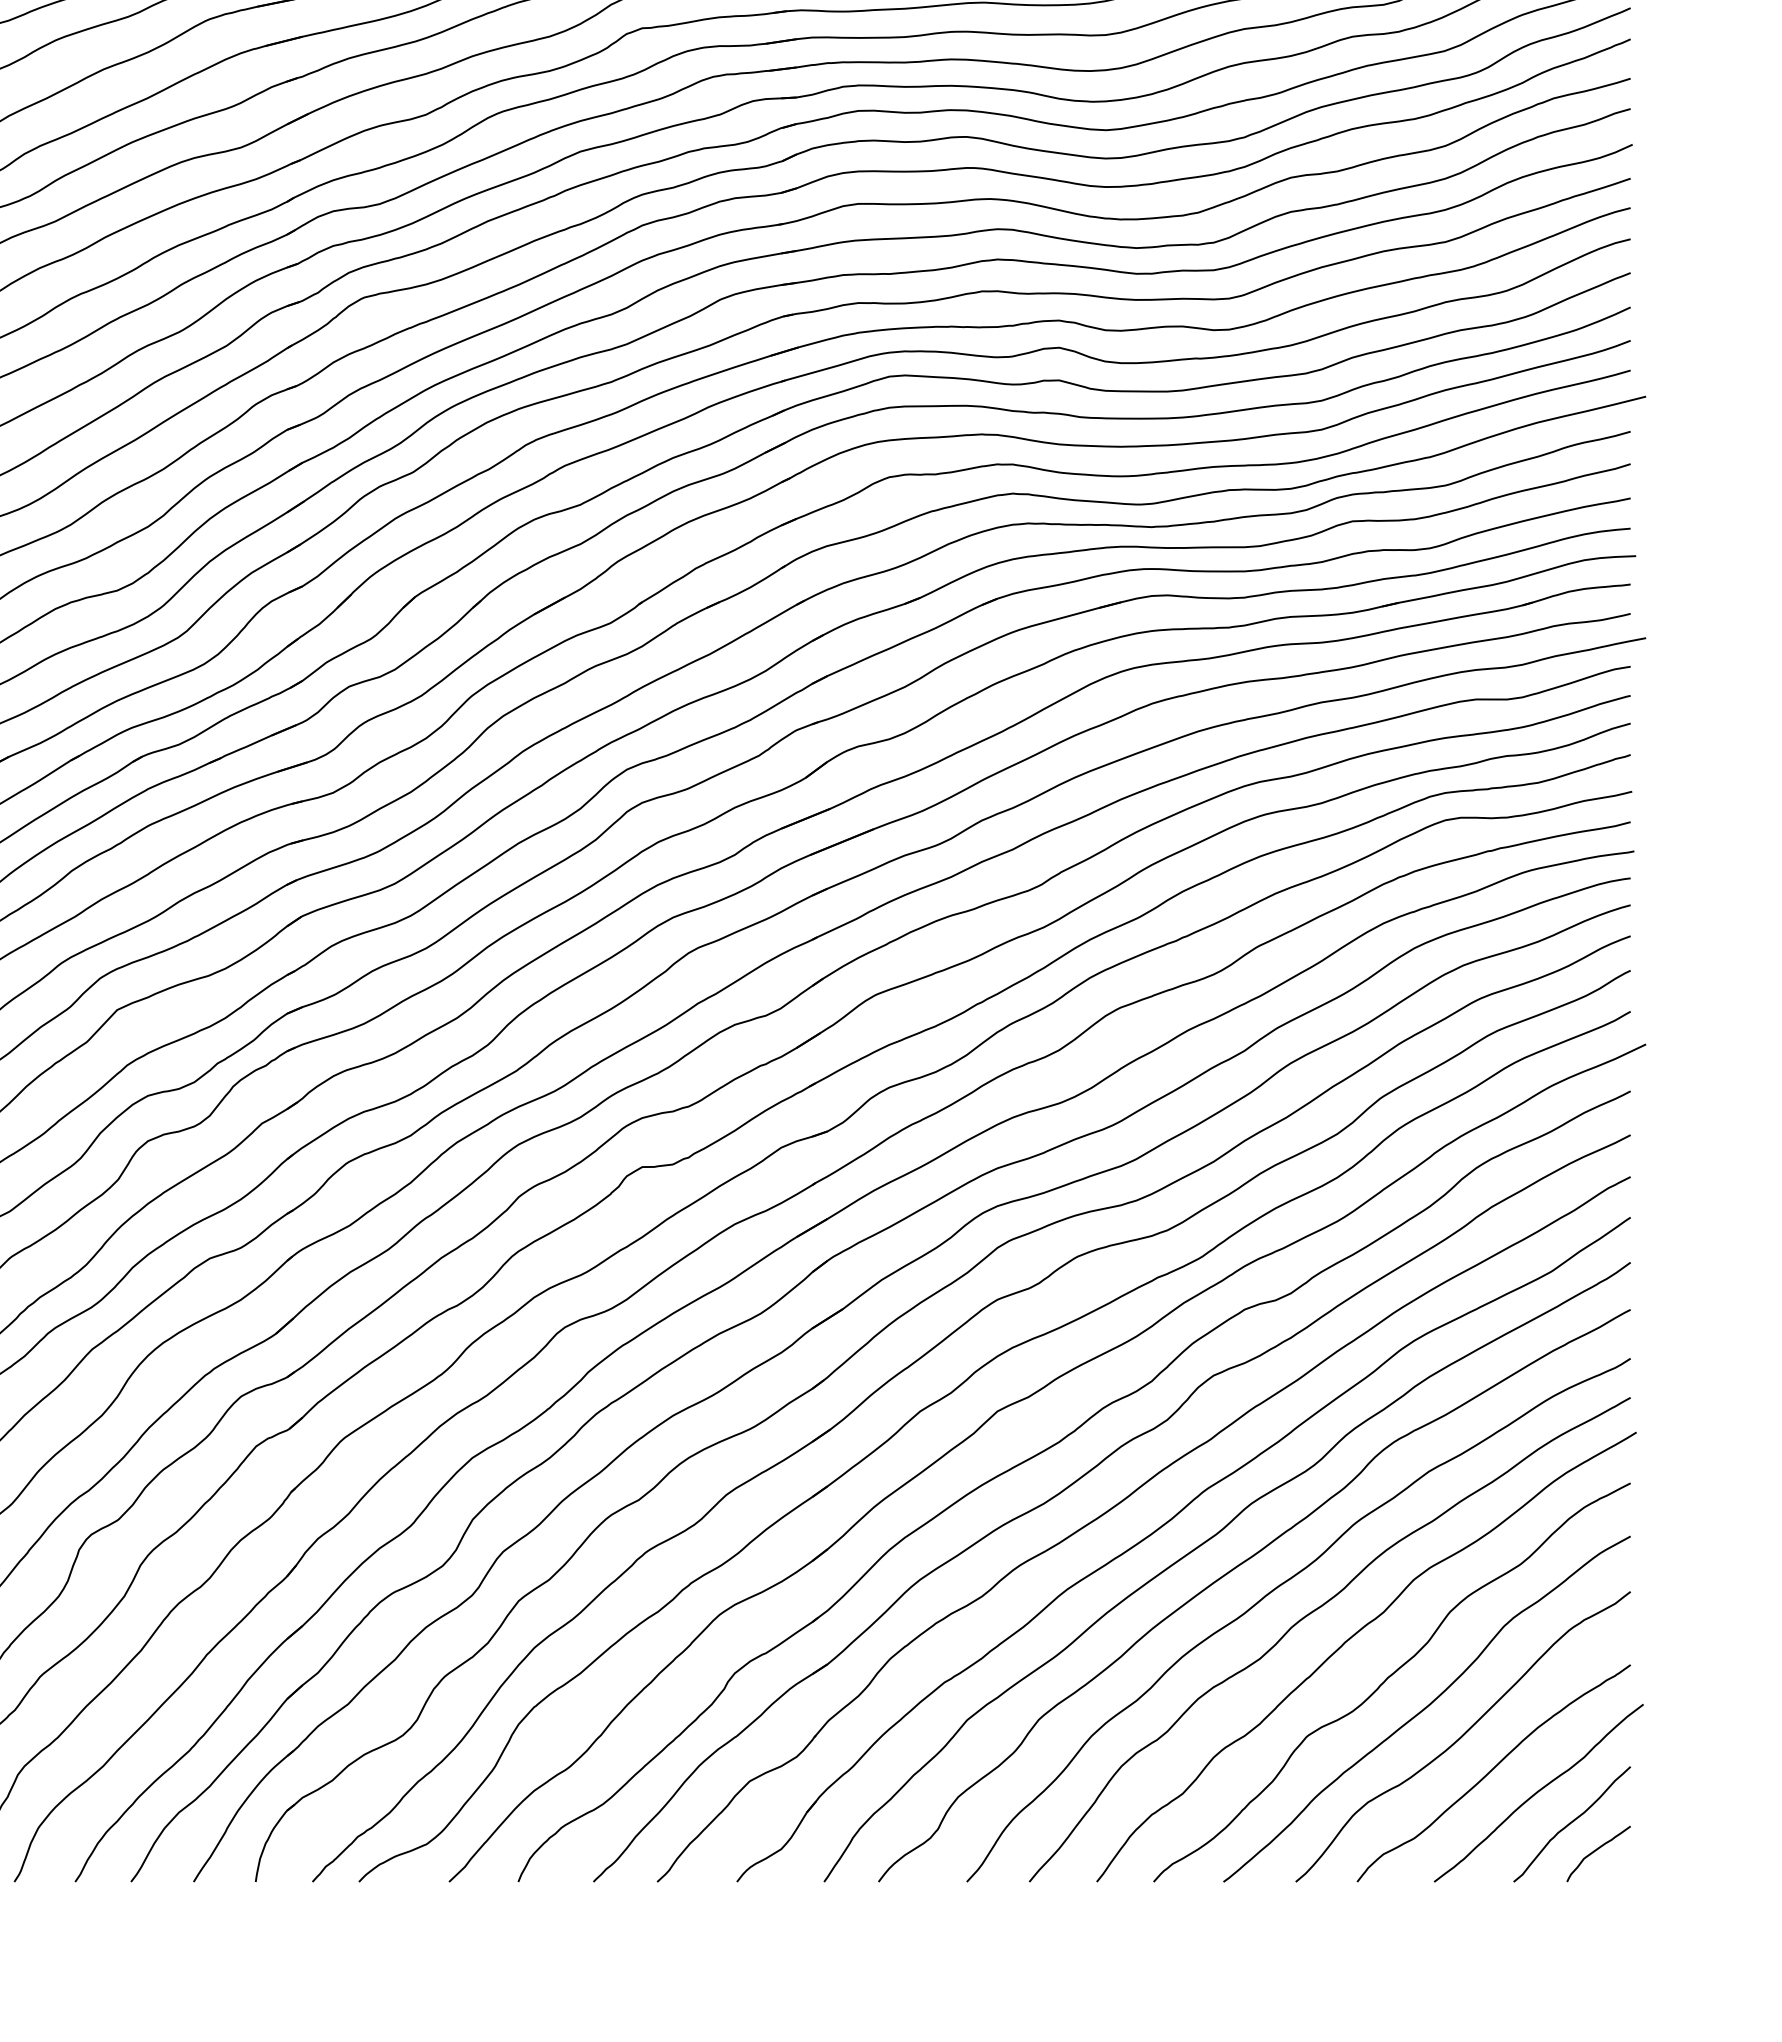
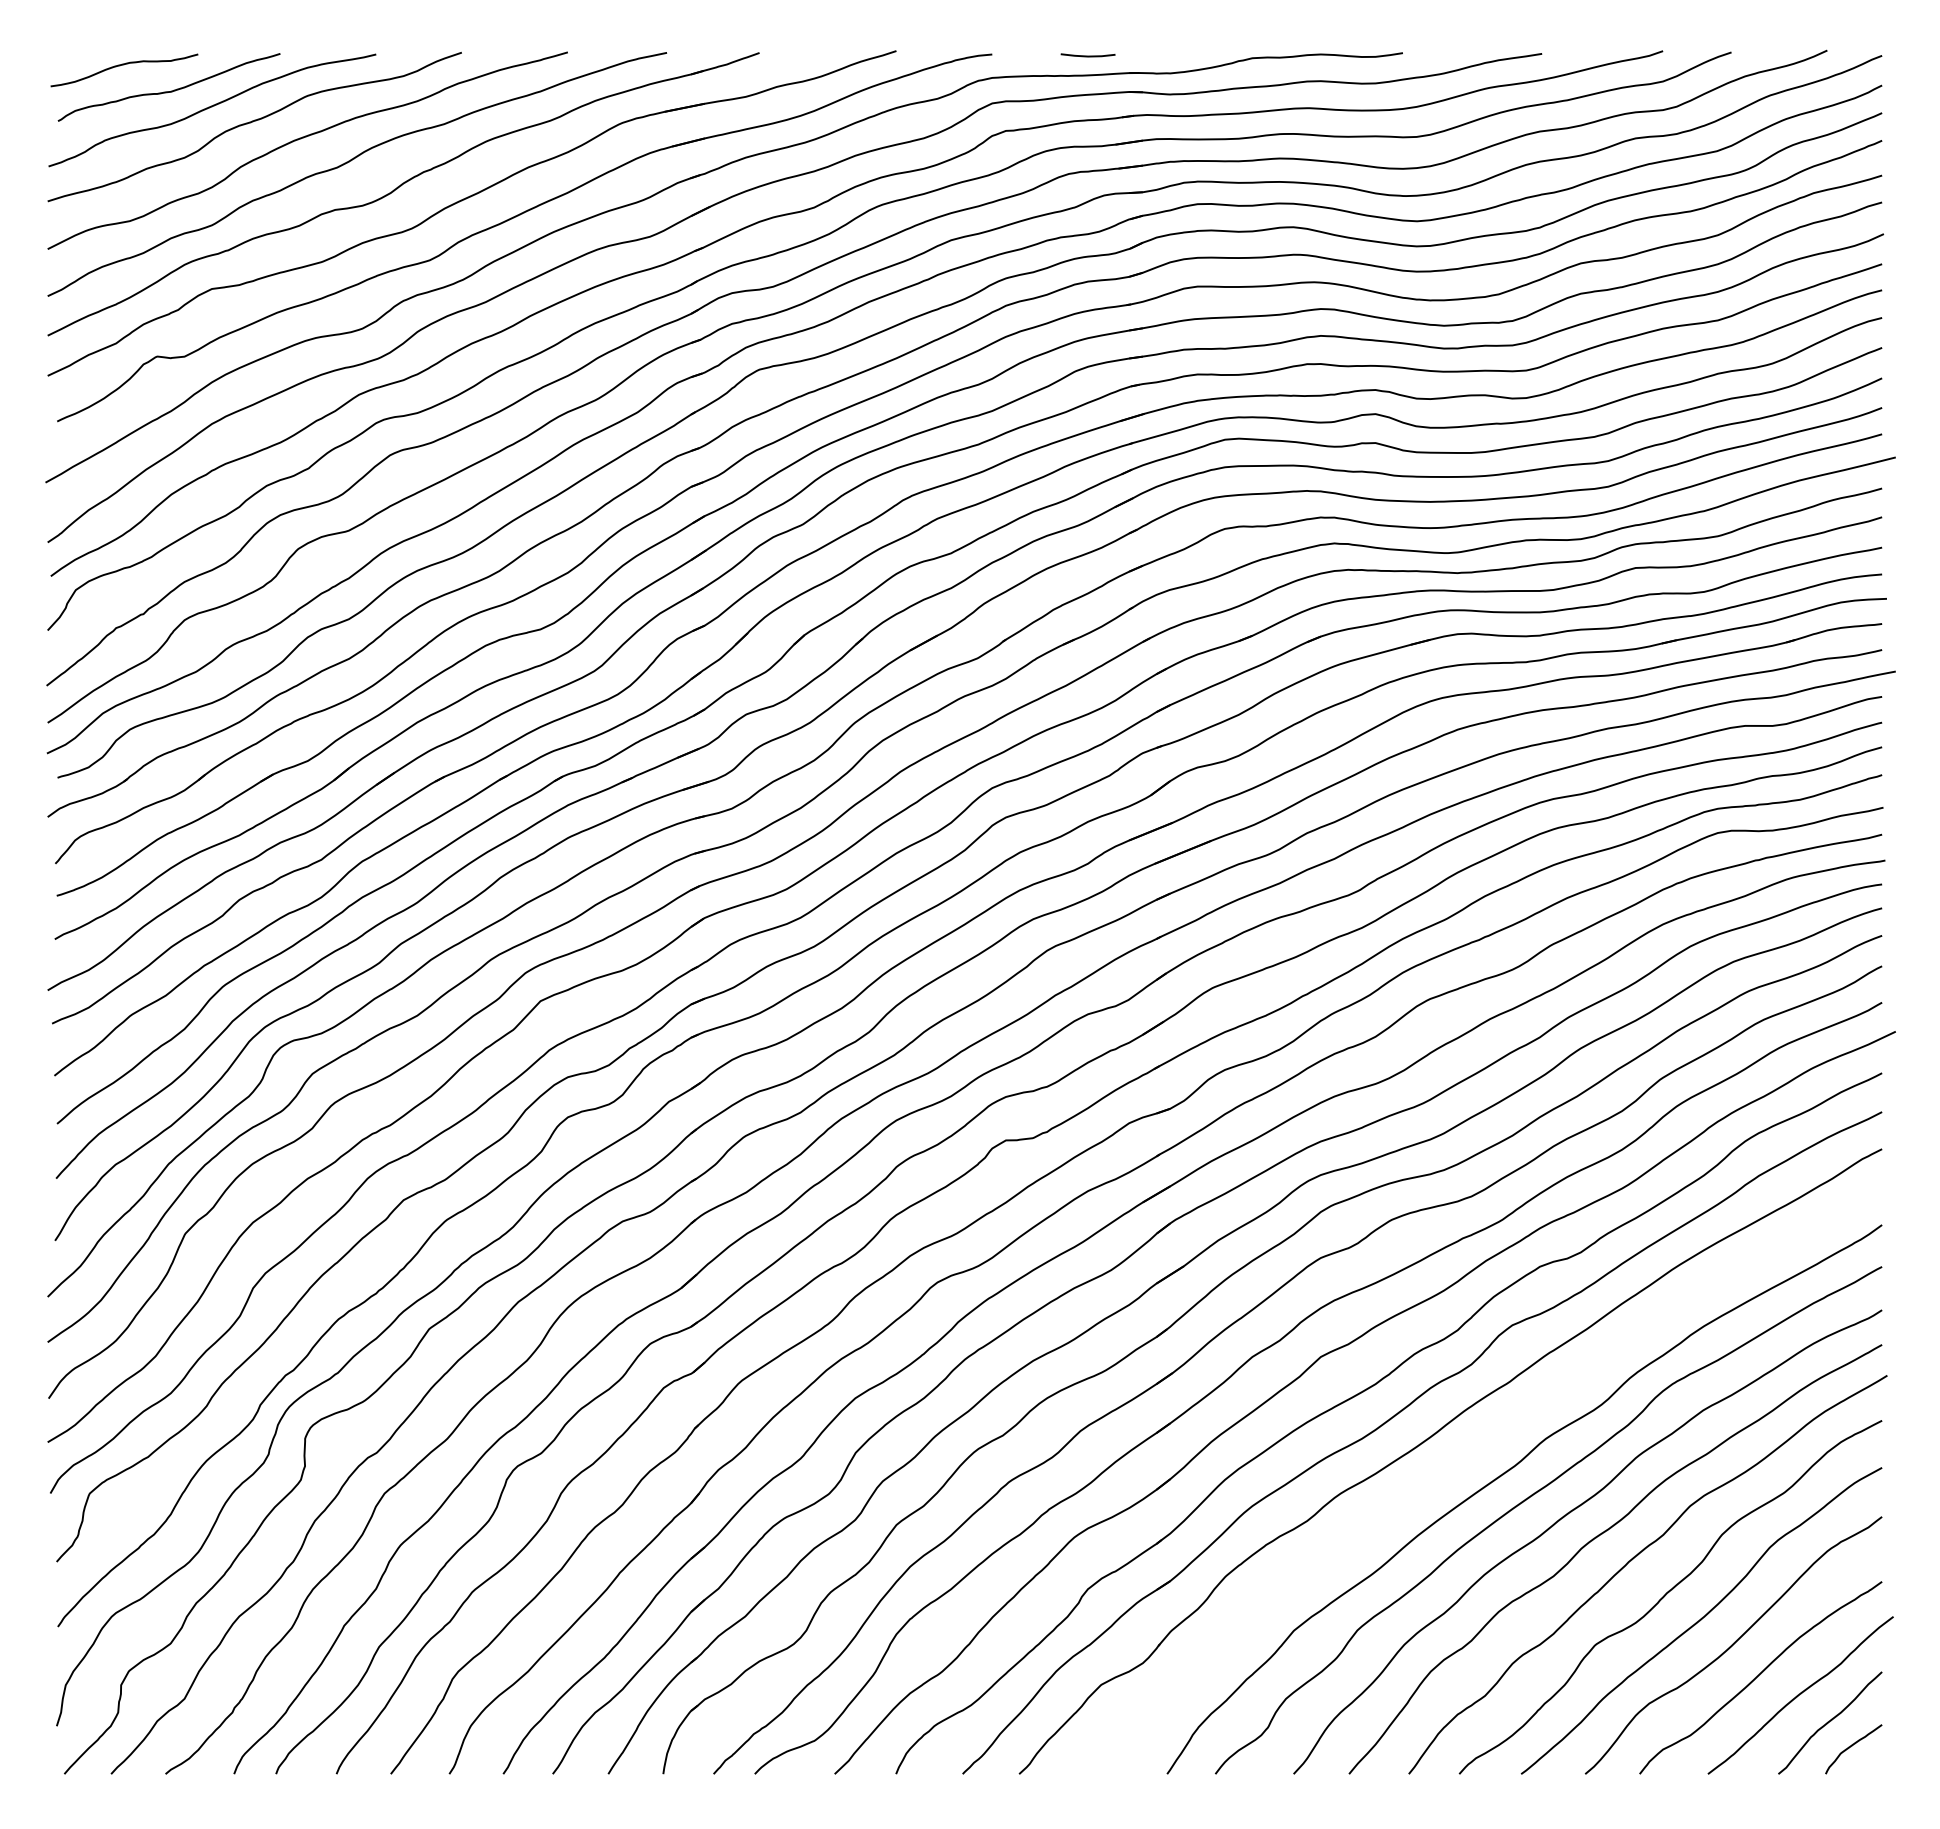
part: (1166, 1524) -> (1470, 1457), removed

